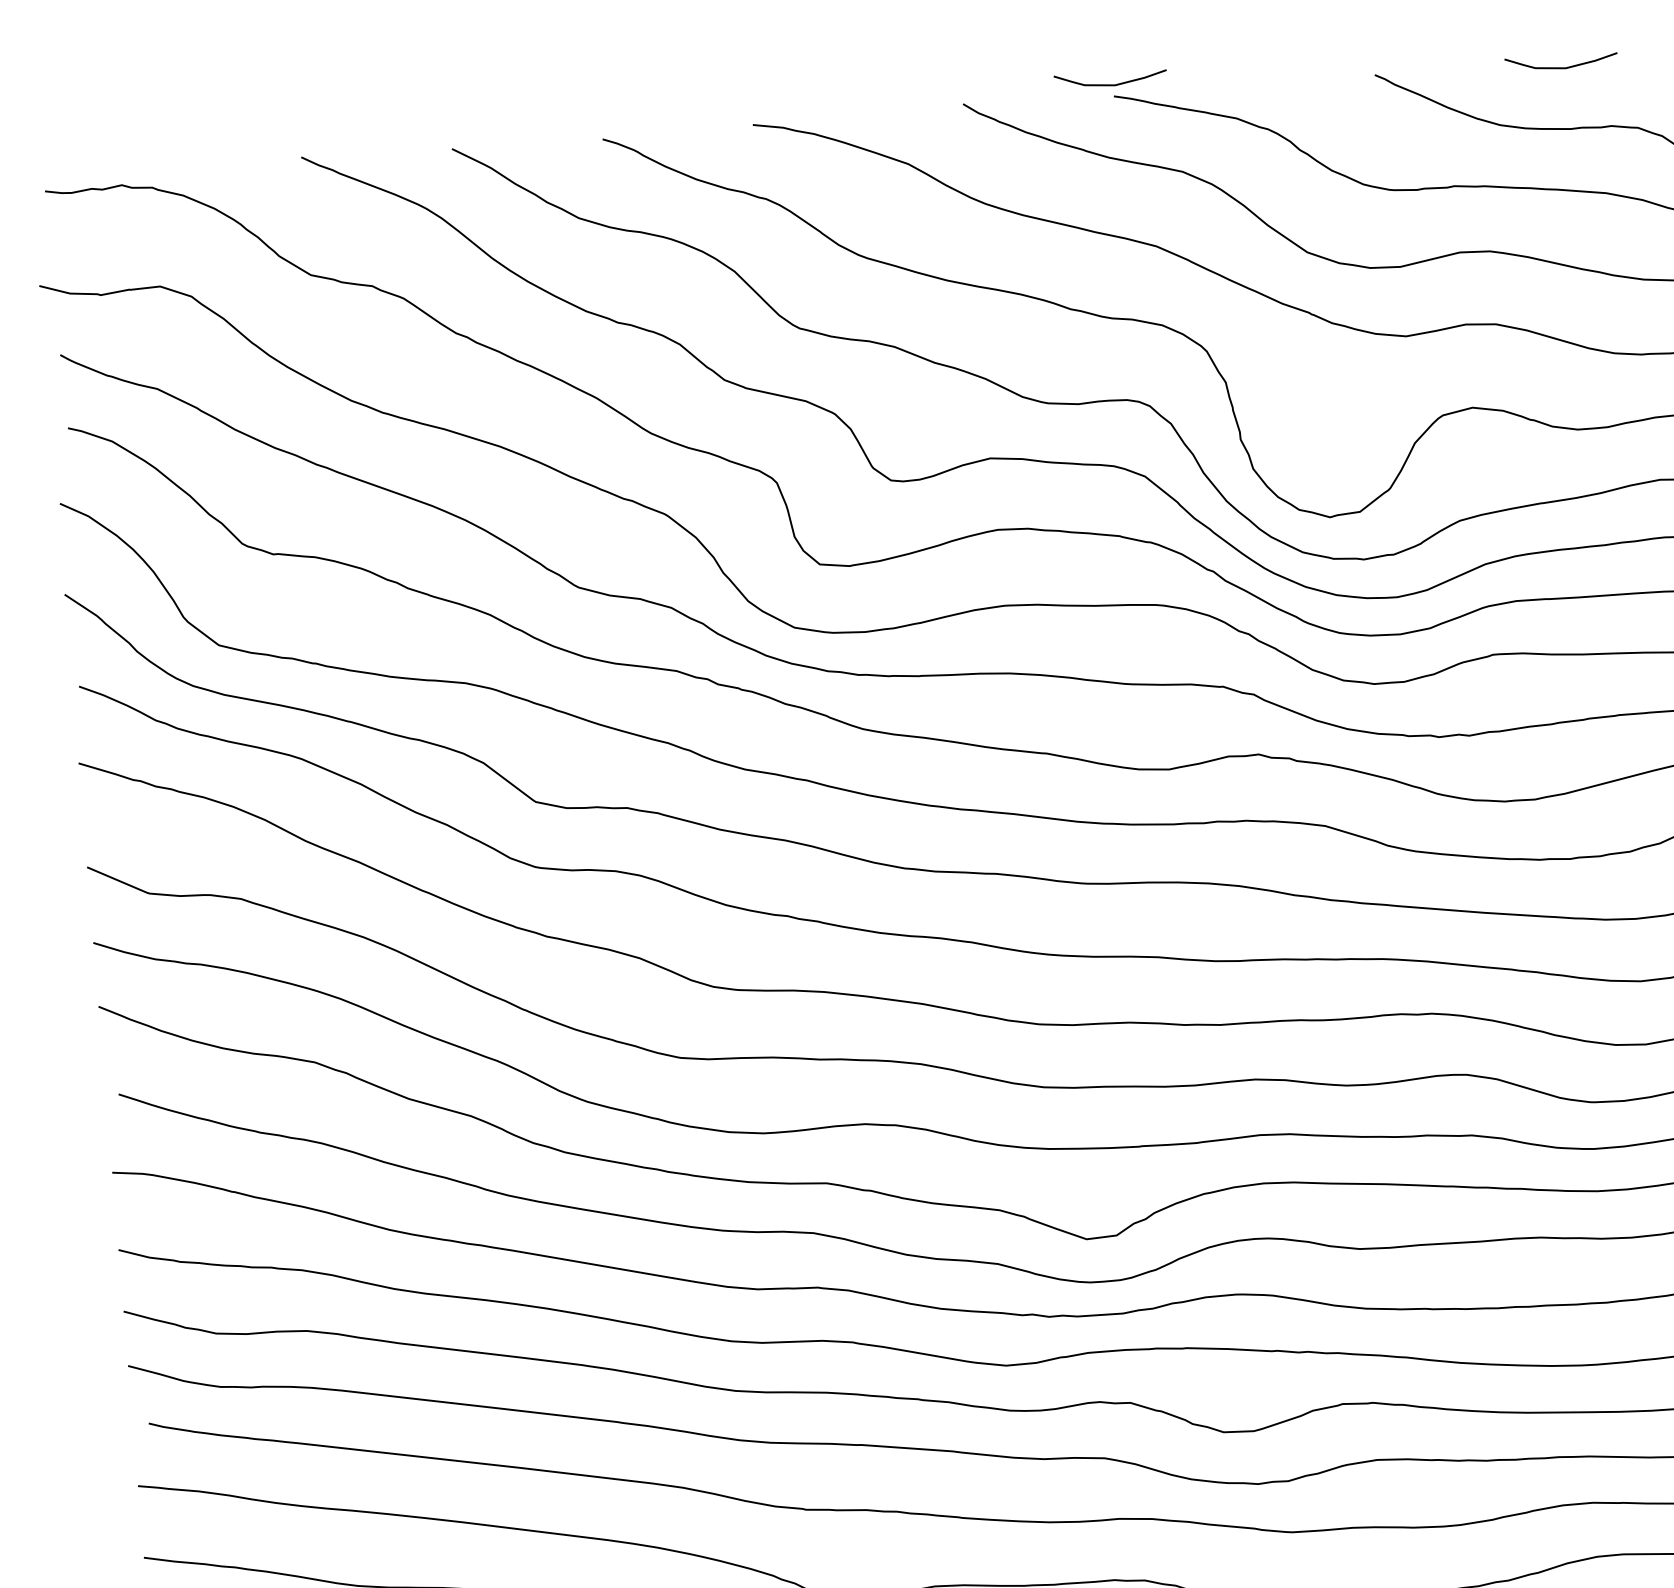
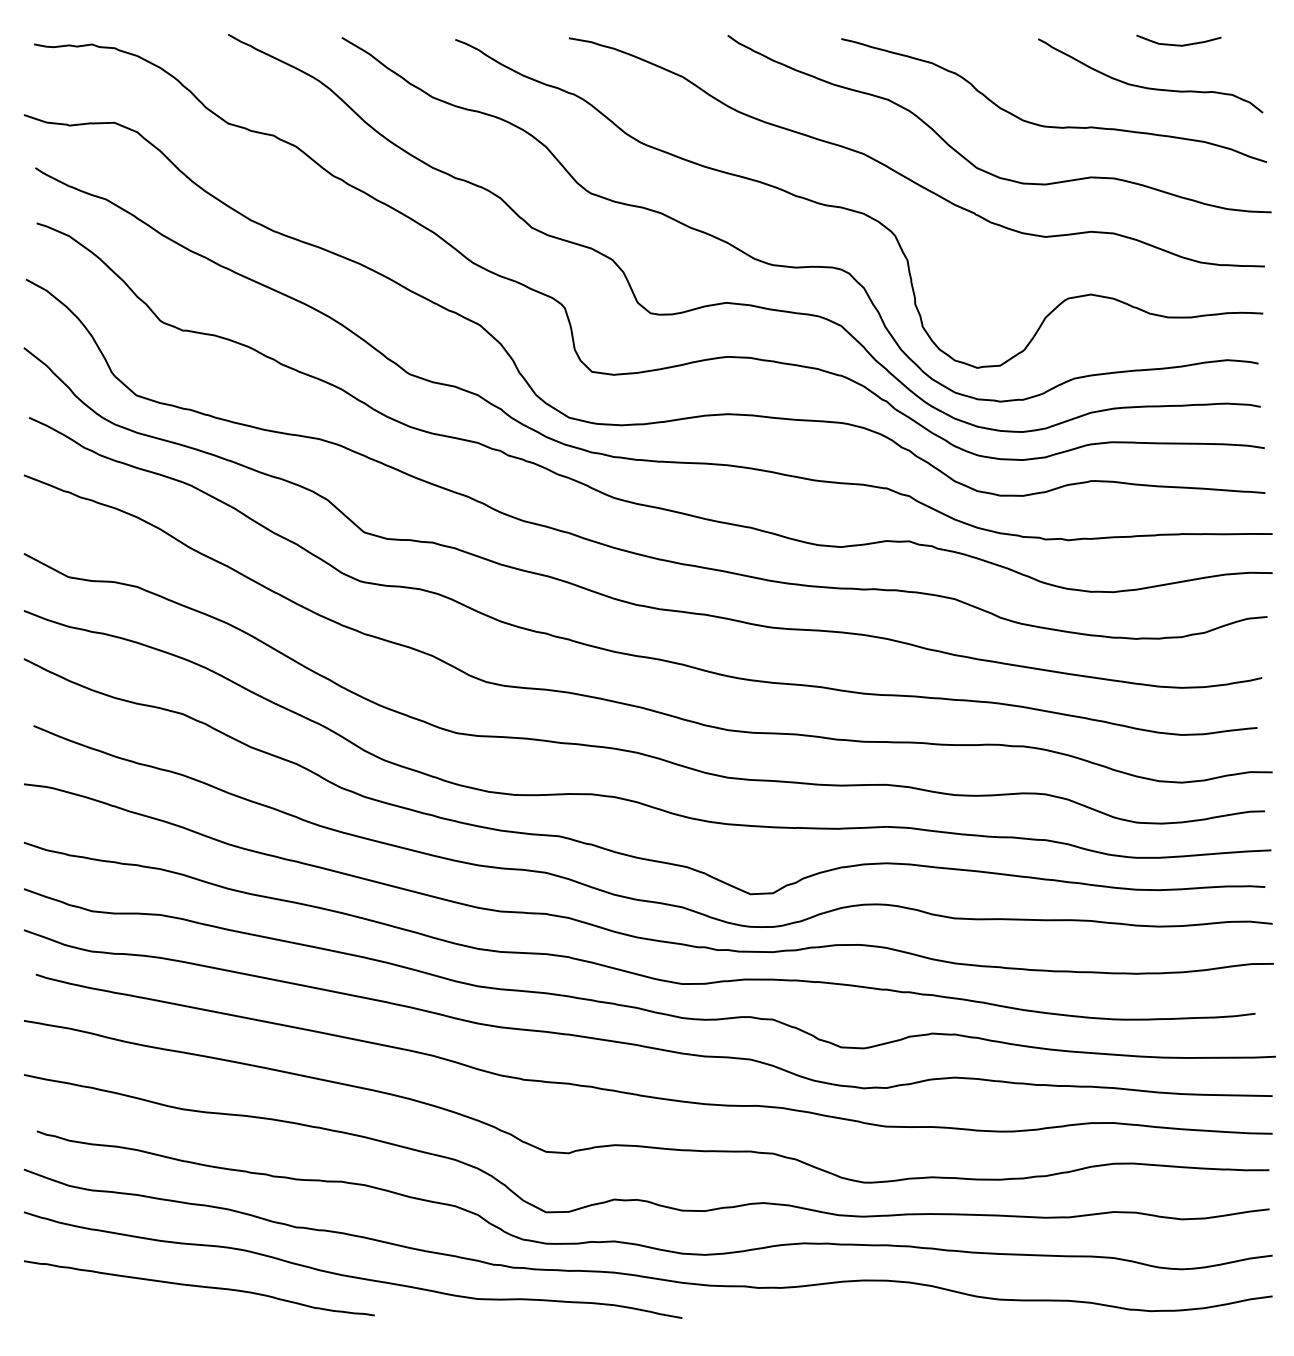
curve: (1110, 83) -> (839, 29), removed

